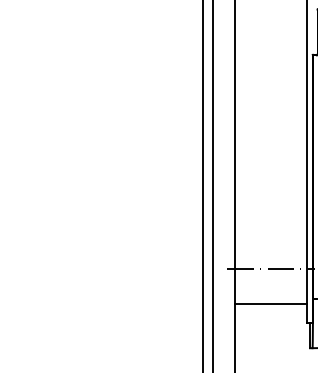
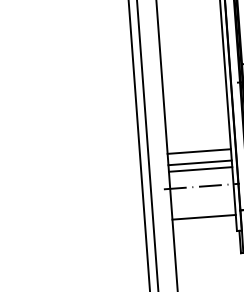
line: (270, 228) -> (198, 151), added
line: (270, 241) -> (199, 162), added
line: (270, 249) -> (200, 169), added

